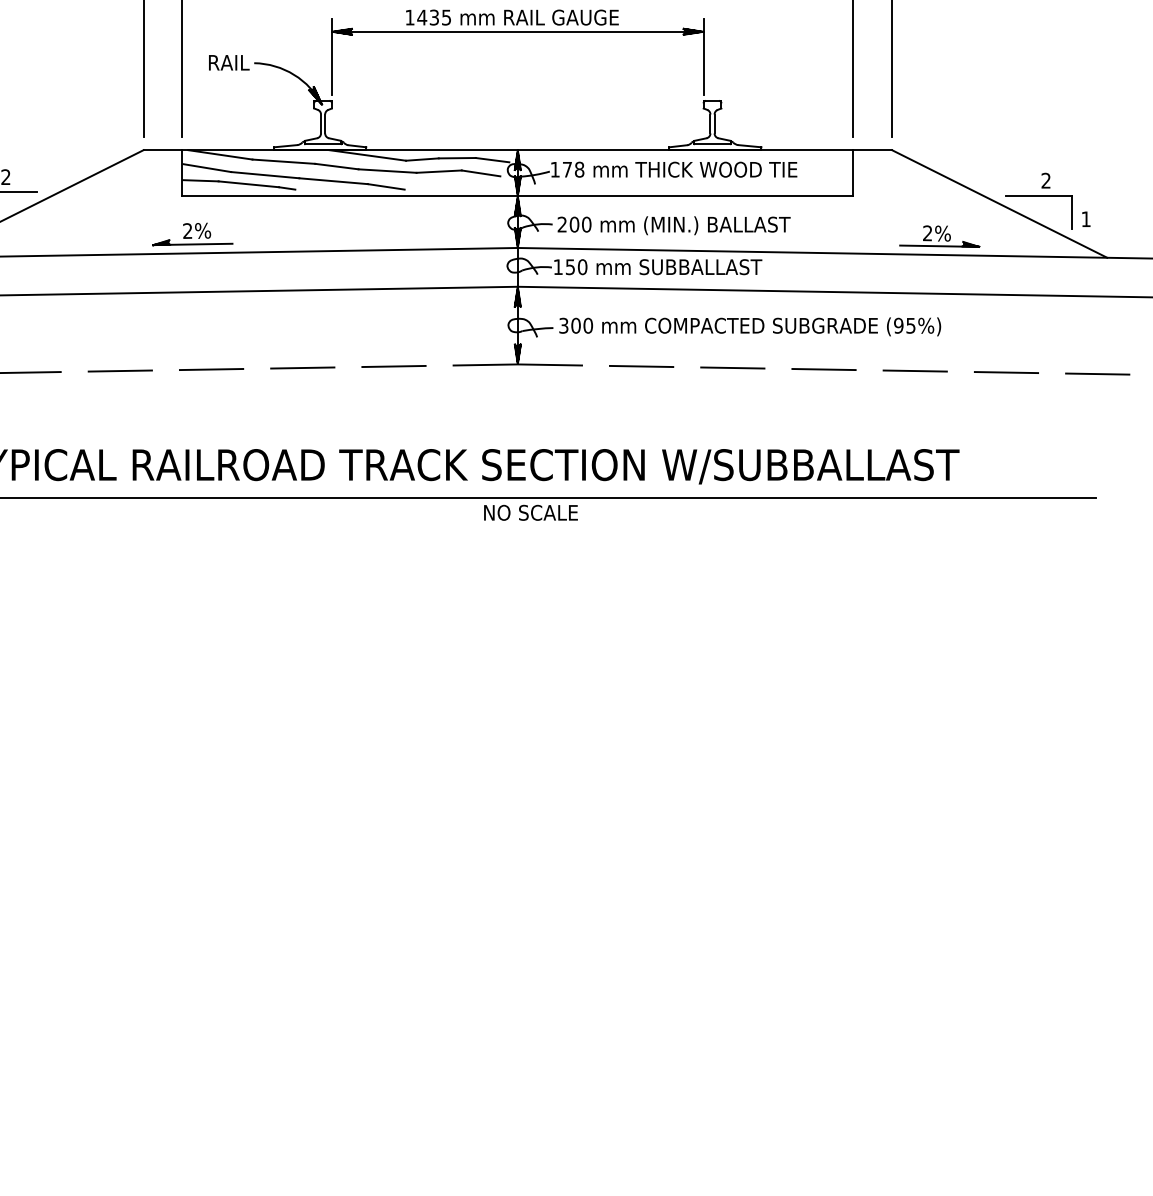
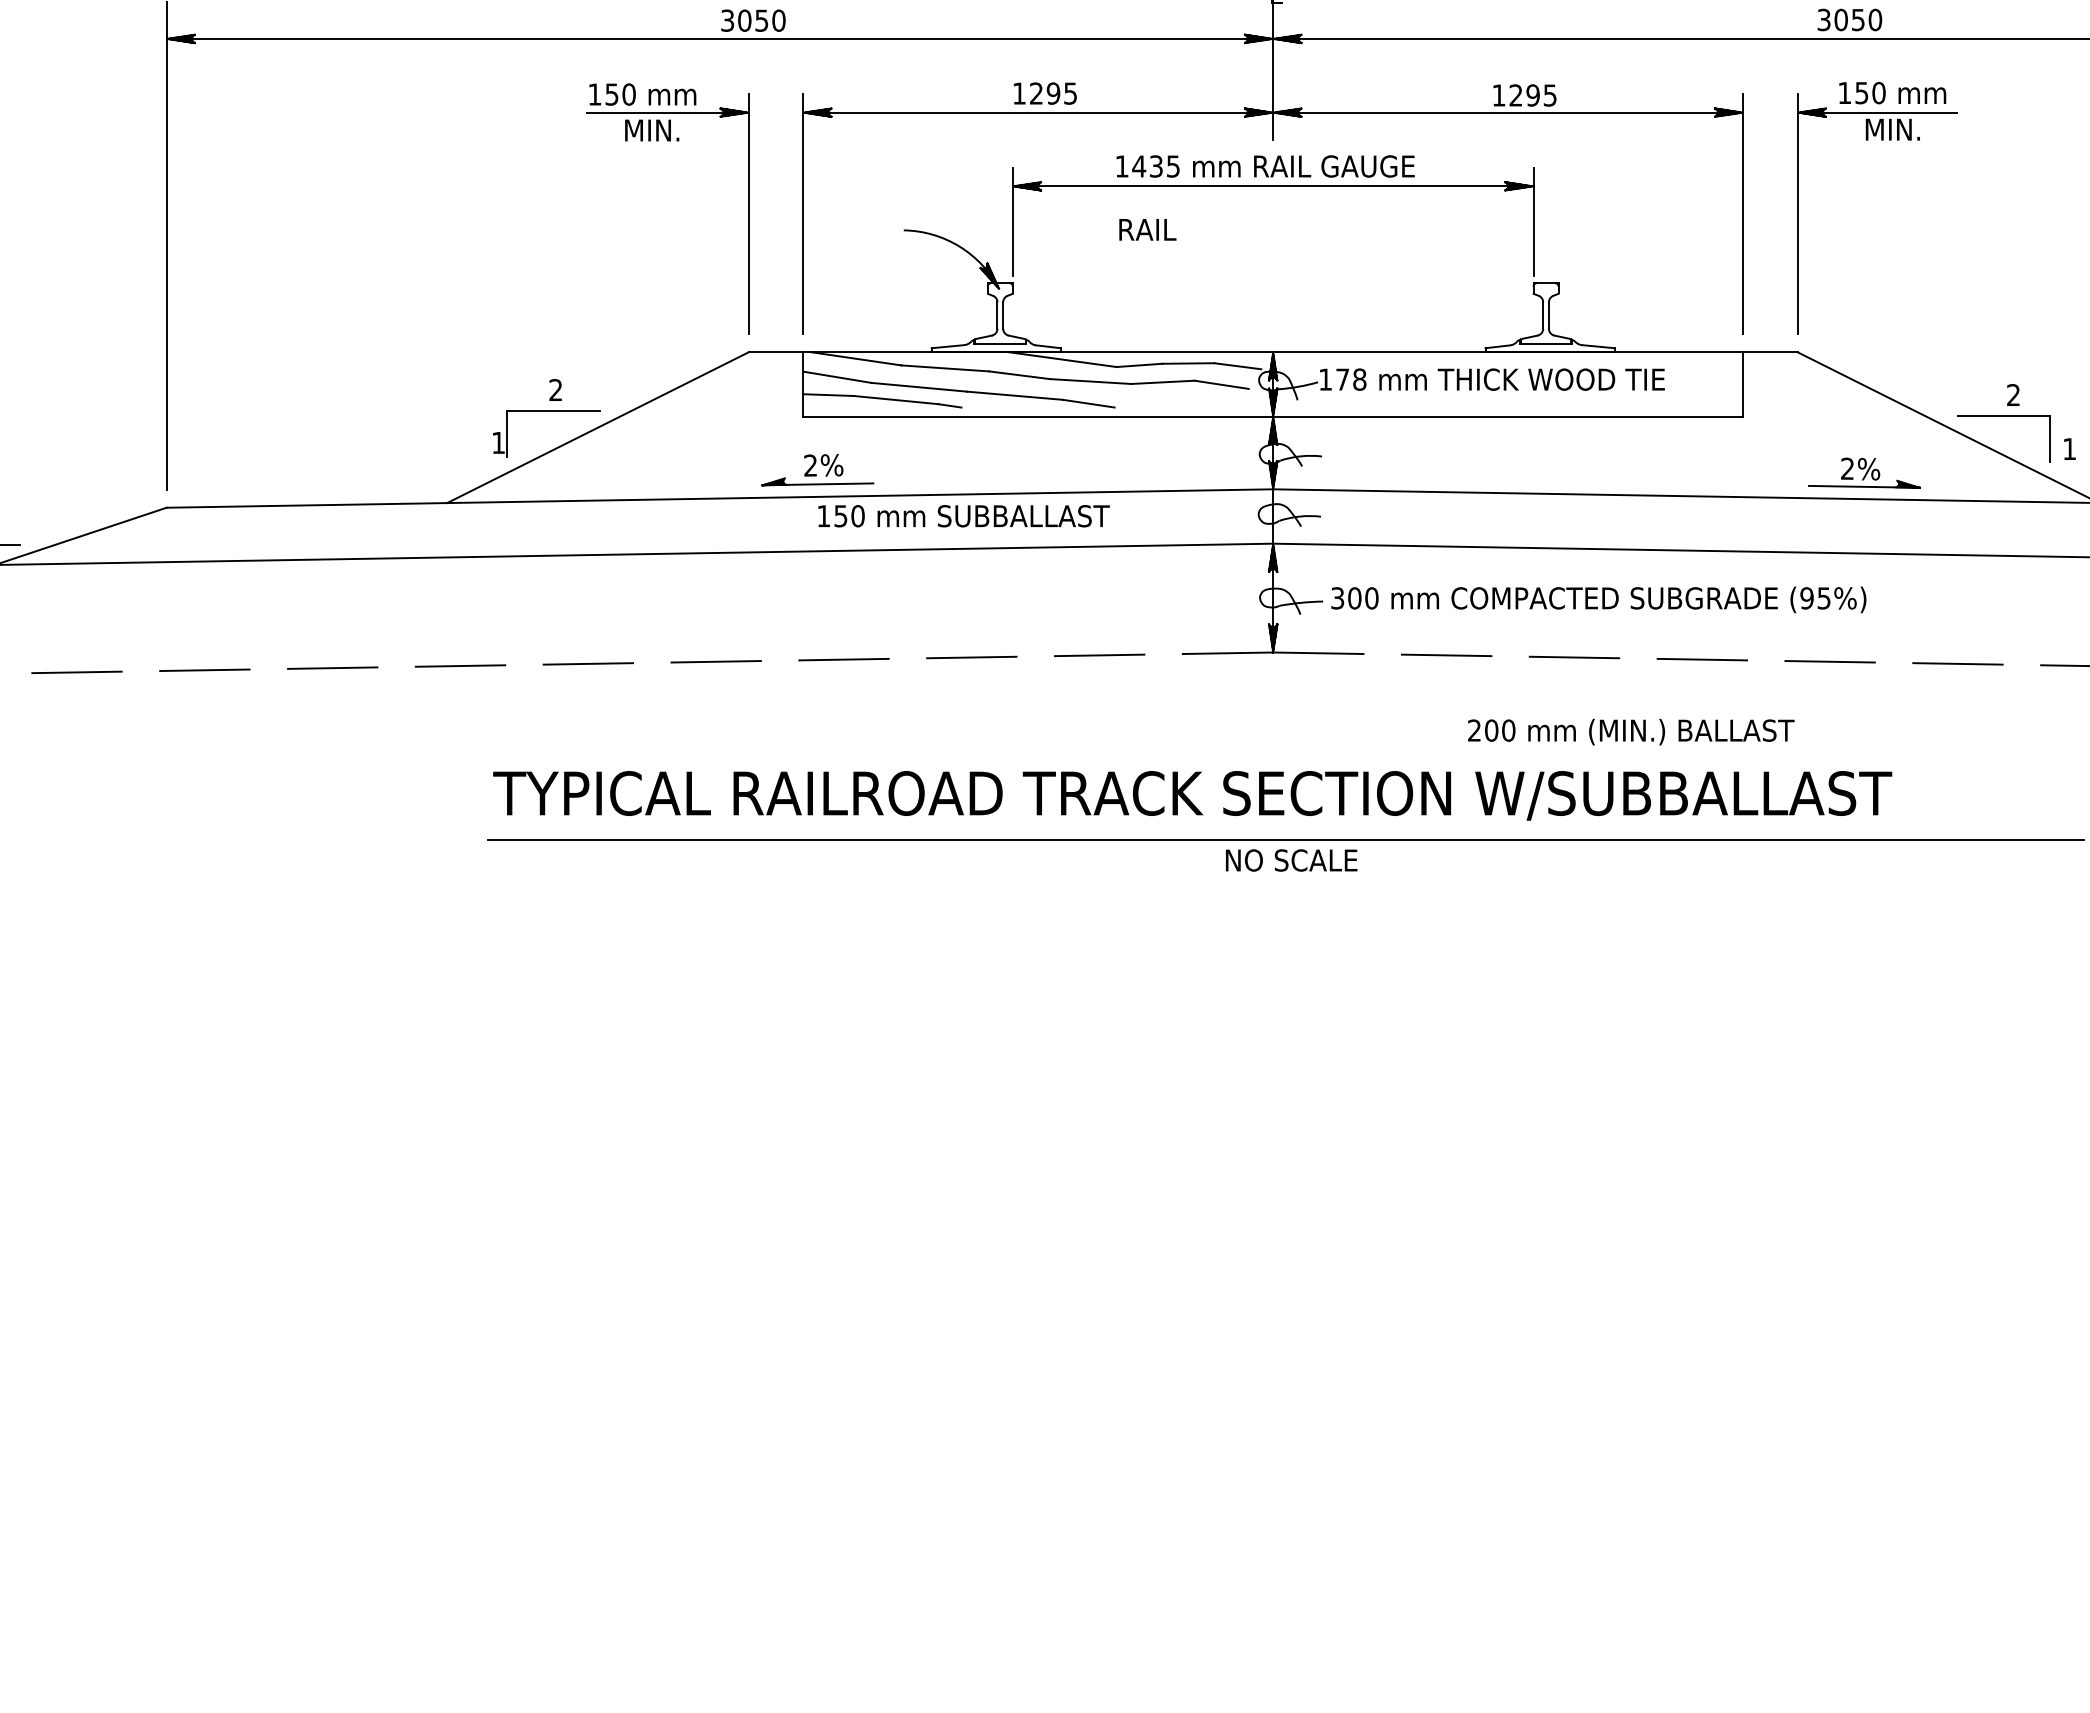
text: (229, 62) -> (1147, 229), moved
text: (674, 225) -> (1631, 731), moved
text: (657, 267) -> (963, 516), moved

